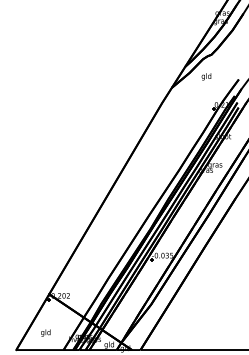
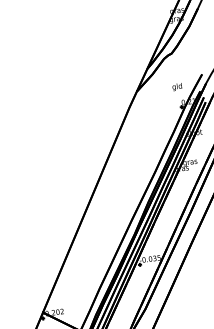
text: (206, 76) -> (177, 86), moved

